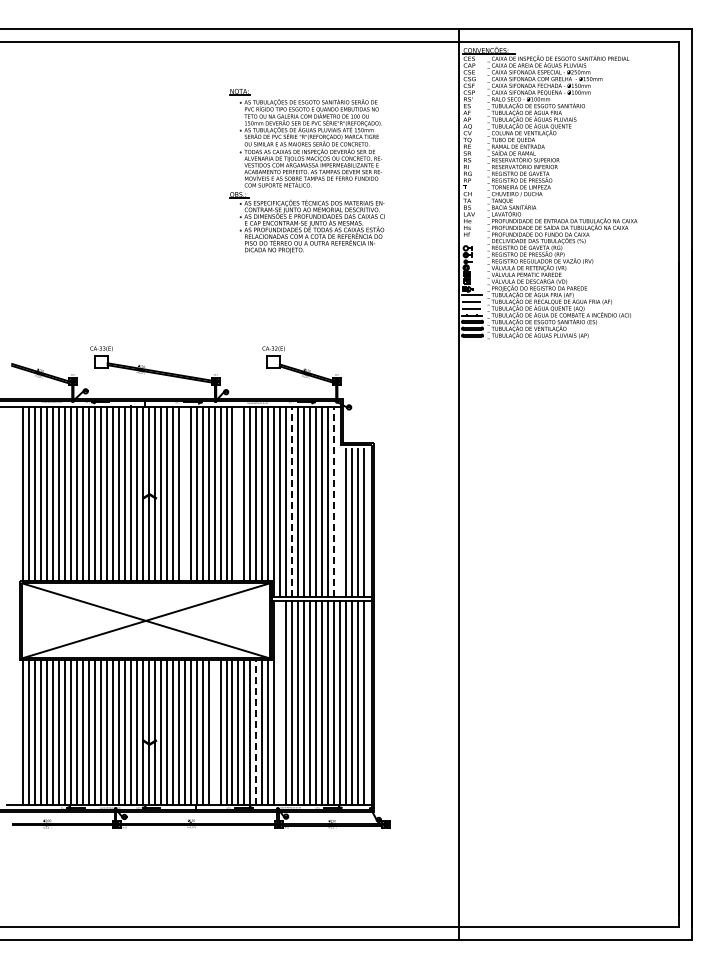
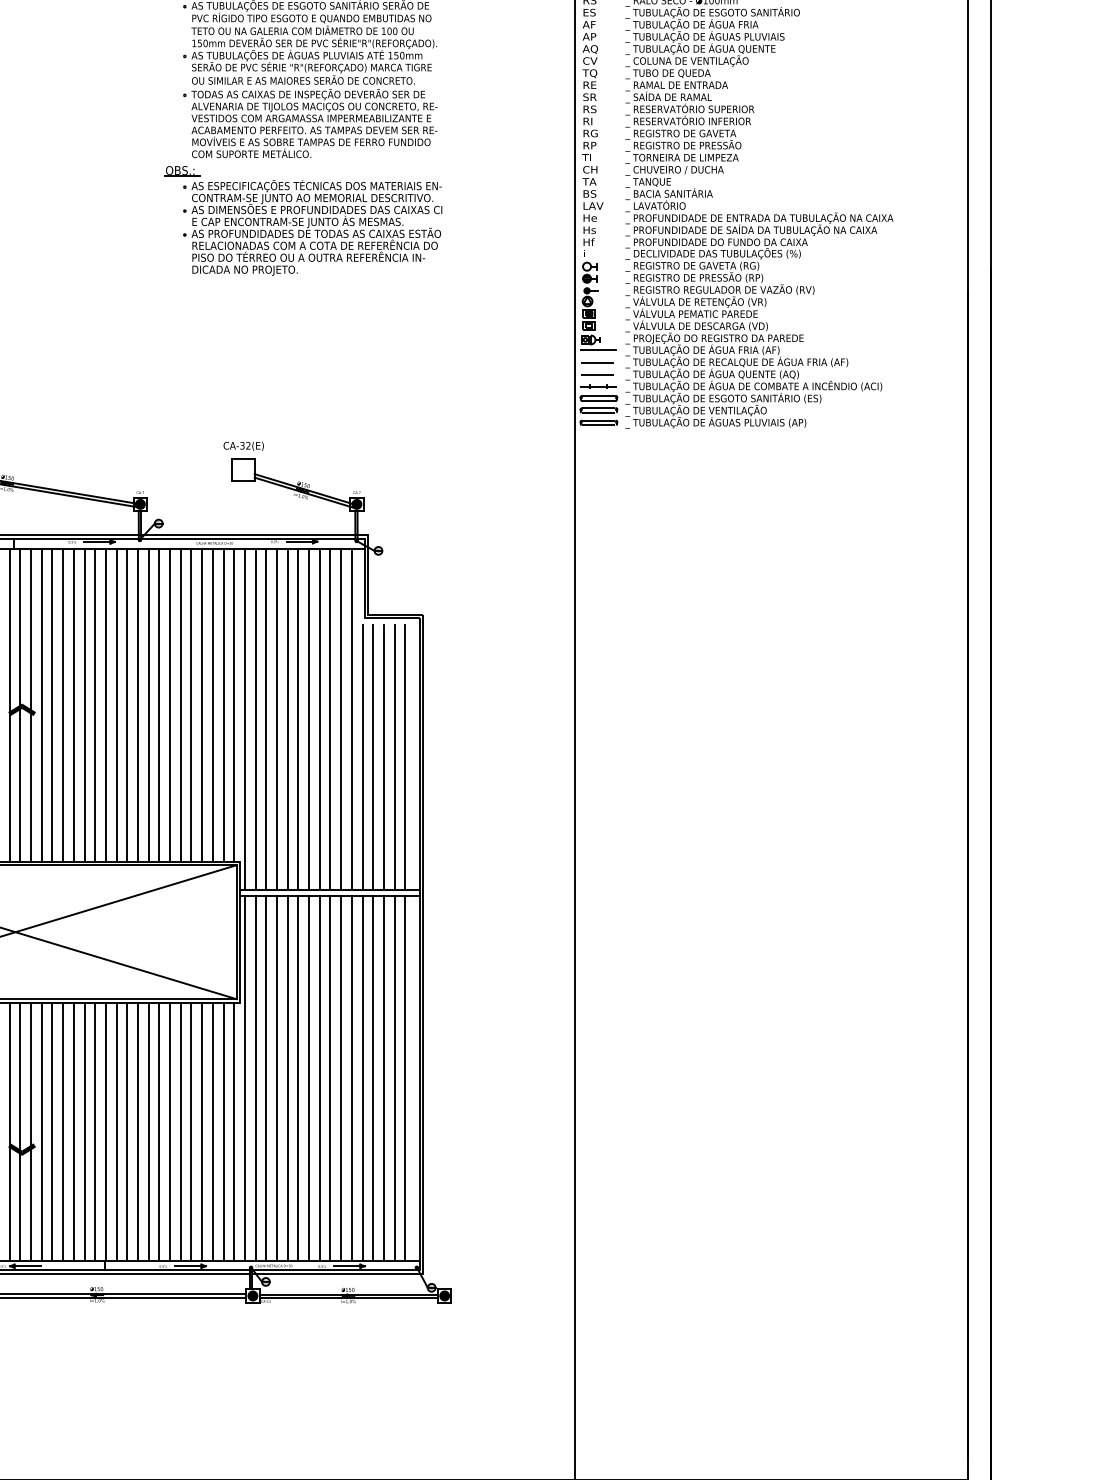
line: (184, 493) -> (84, 704), added
line: (238, 493) -> (180, 704), added
line: (292, 501) -> (277, 718), dashed -> solid
line: (334, 501) -> (352, 718), dashed -> solid
line: (340, 522) -> (363, 756), added
line: (280, 702) -> (255, 1078), added
line: (214, 732) -> (137, 1131), added
line: (256, 732) -> (212, 1131), dashed -> solid

